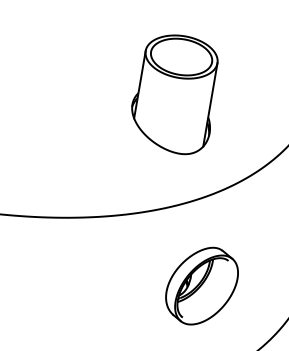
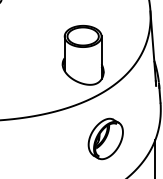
part: (173, 93) -> (82, 55), moved

